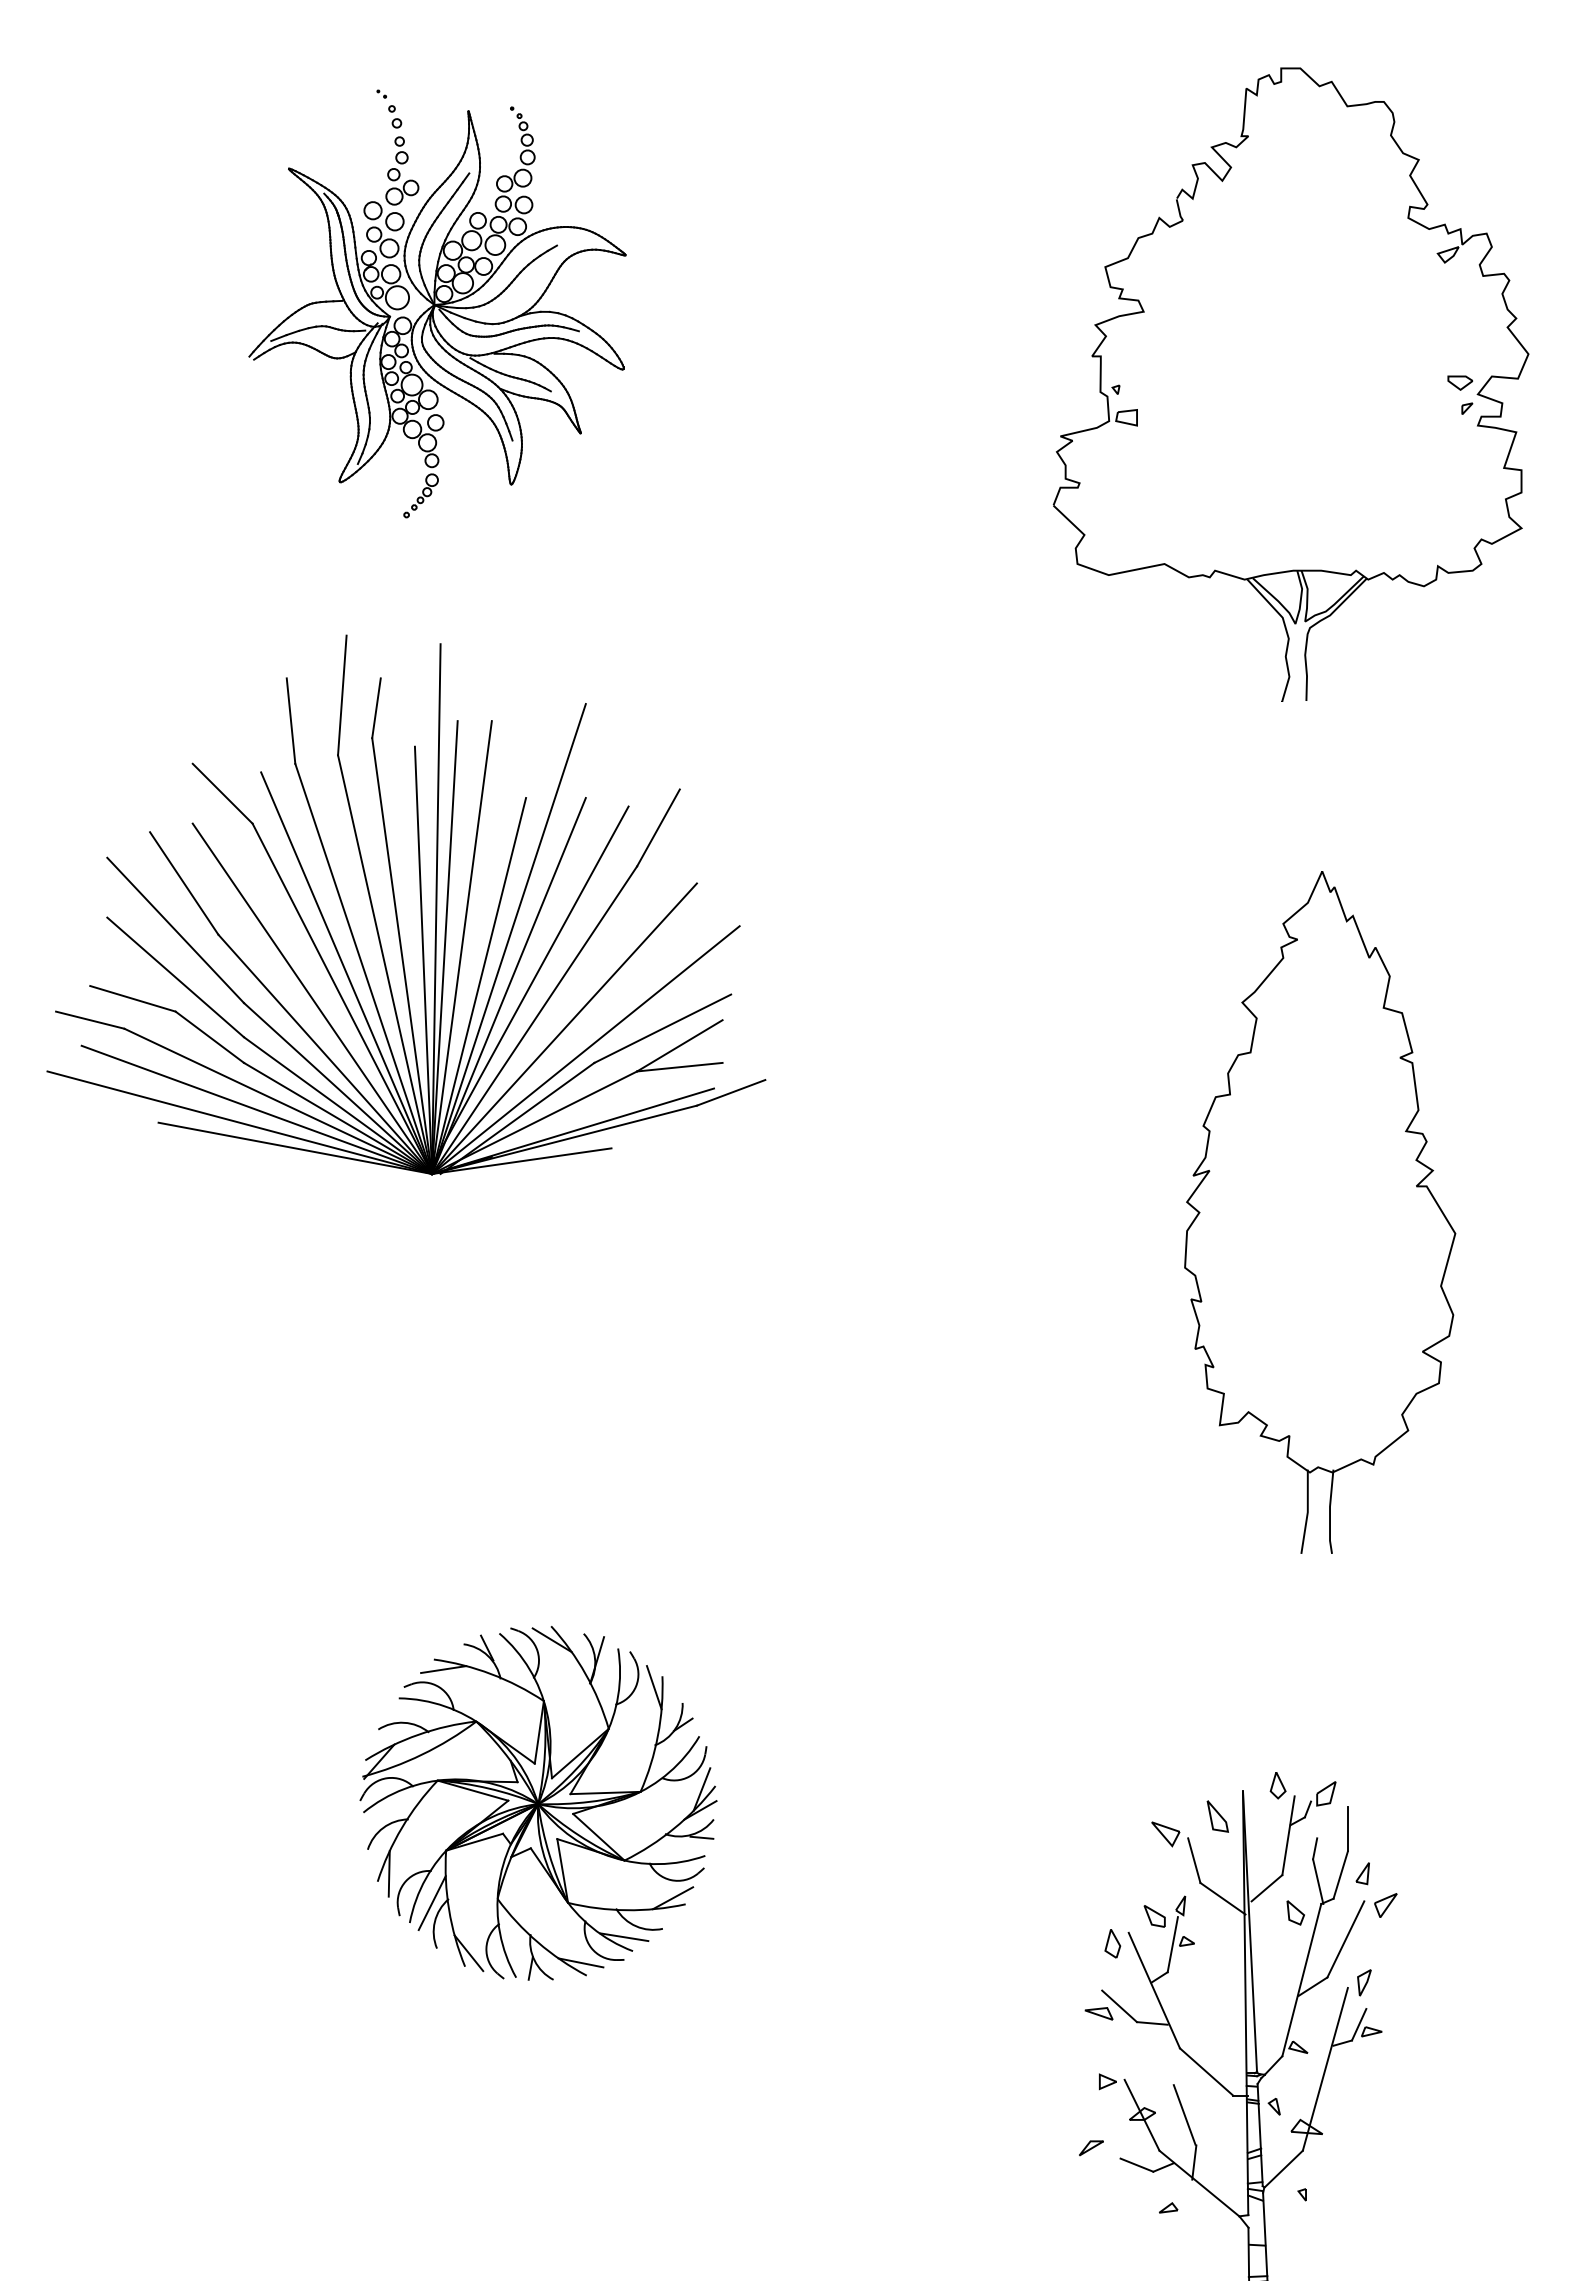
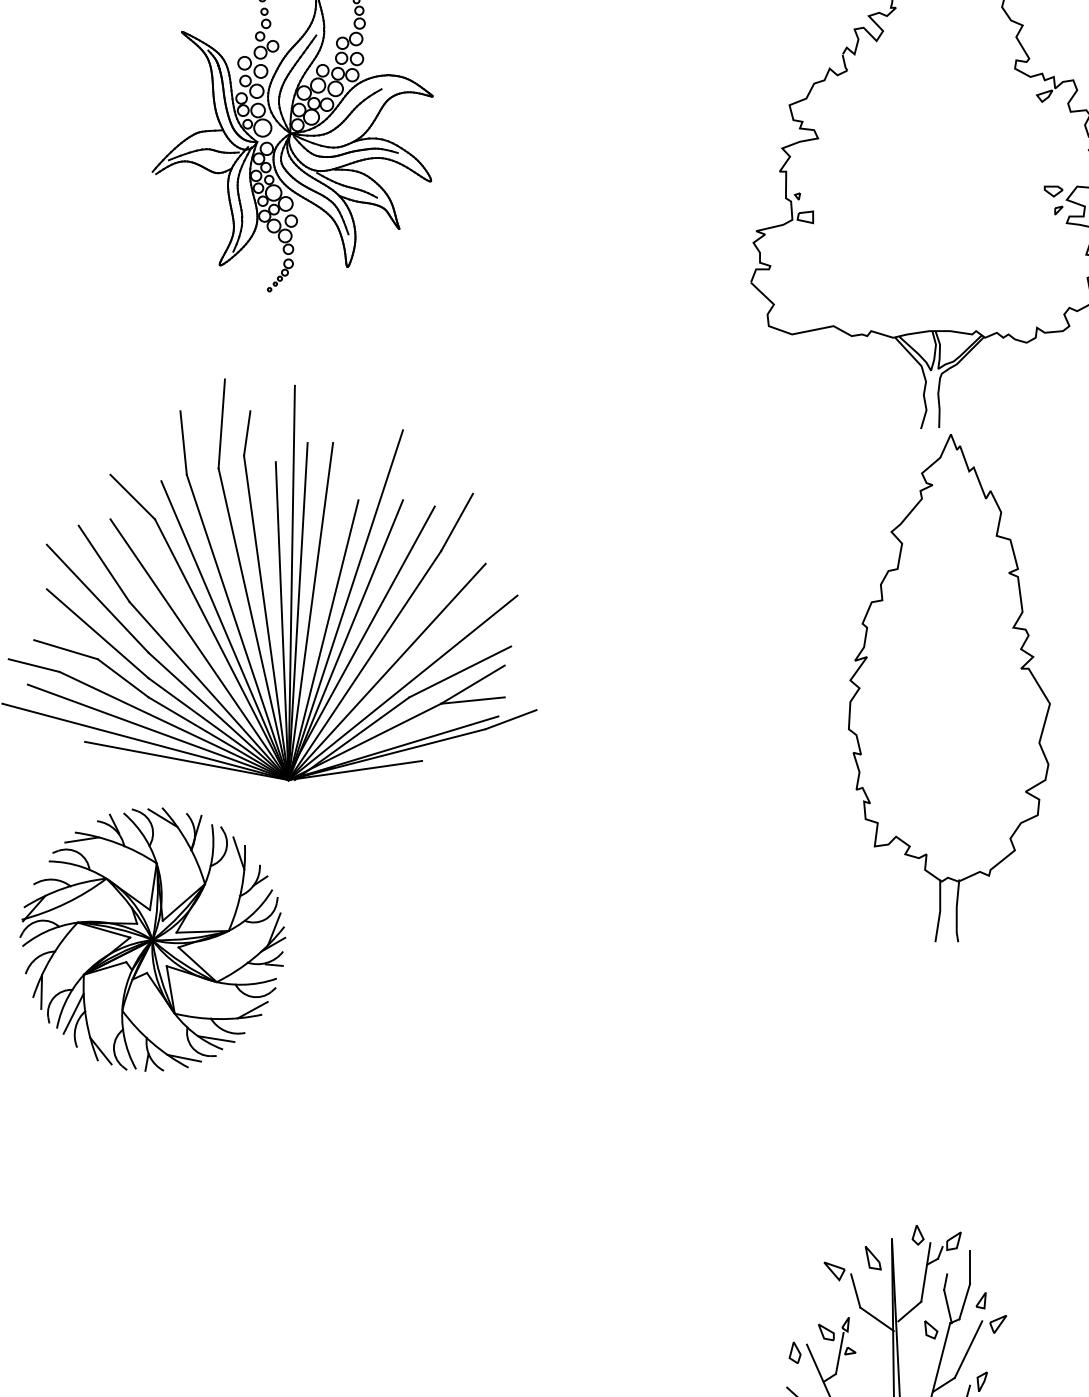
part: (1320, 1212) -> (949, 688), moved
part: (538, 1803) -> (152, 939), moved

